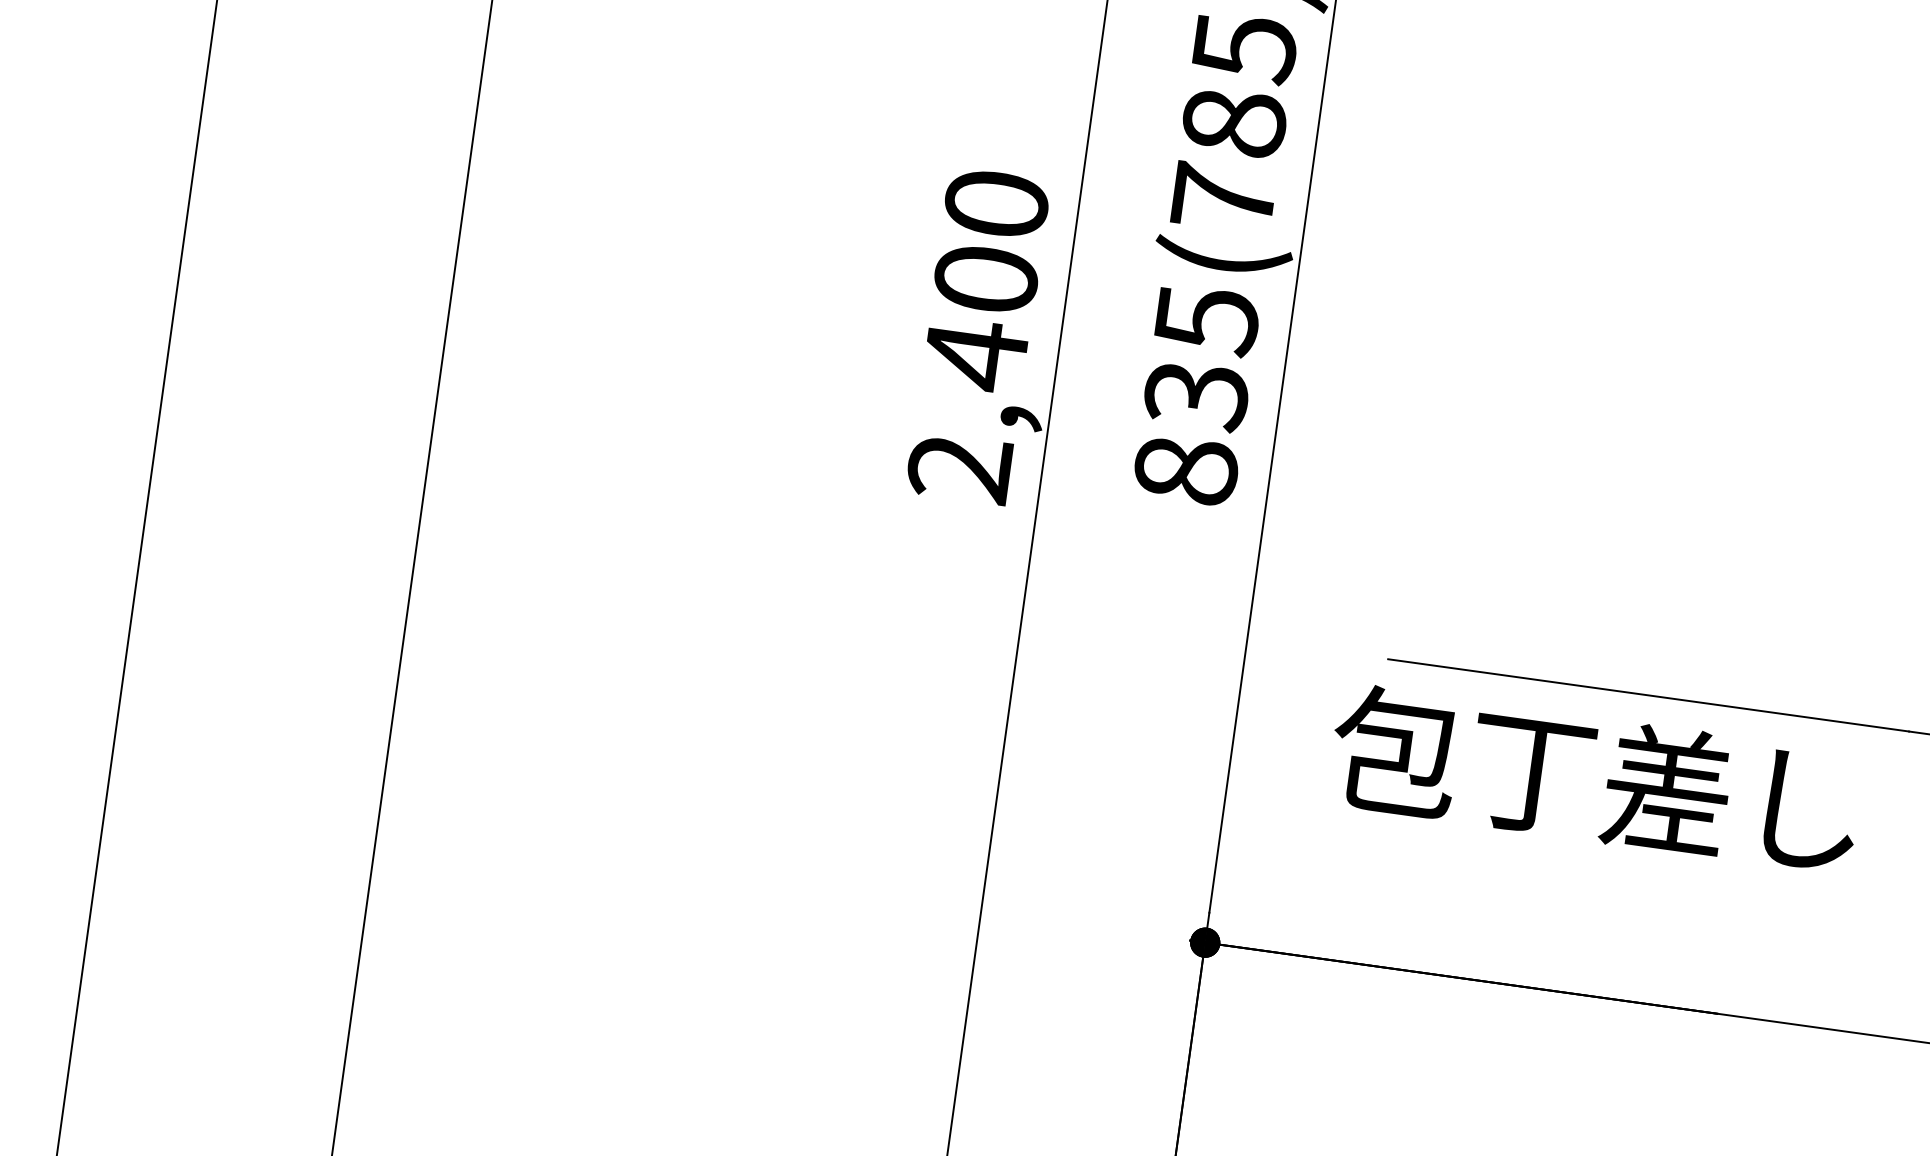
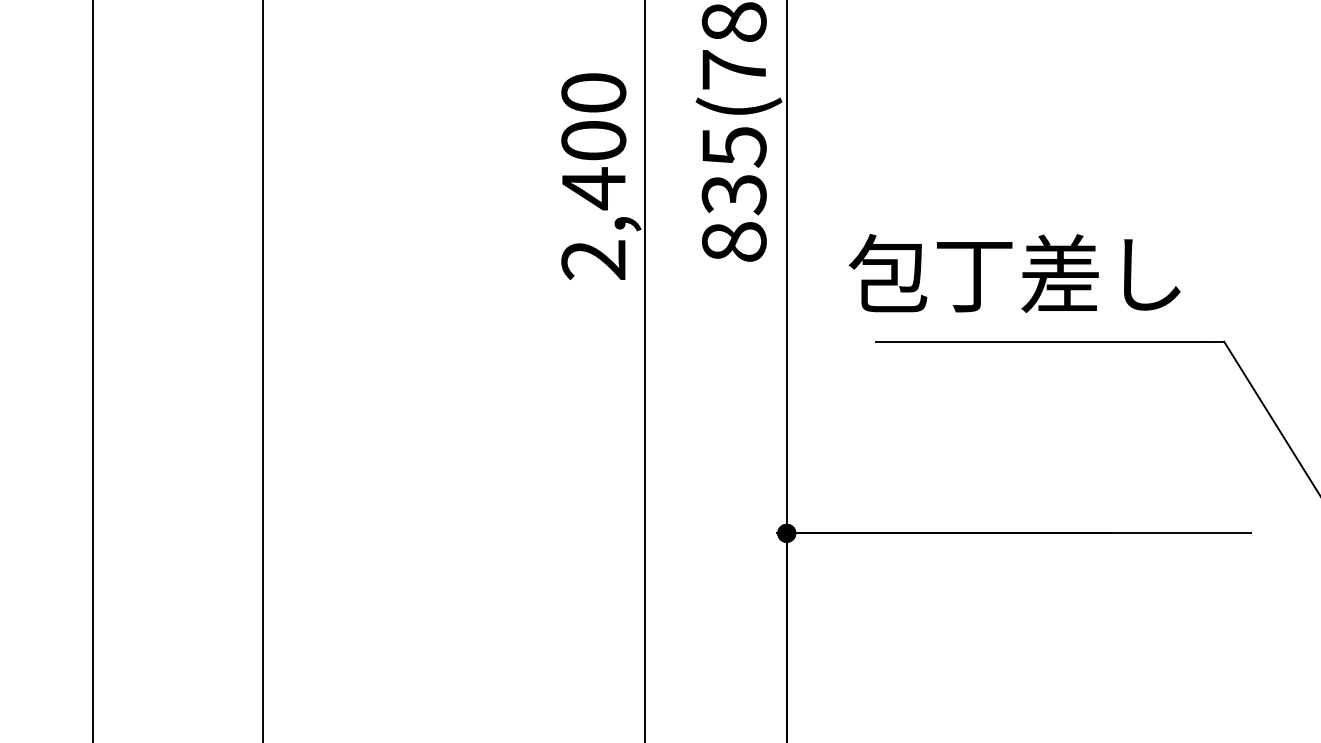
text: (1595, 777) -> (1014, 272), moved

